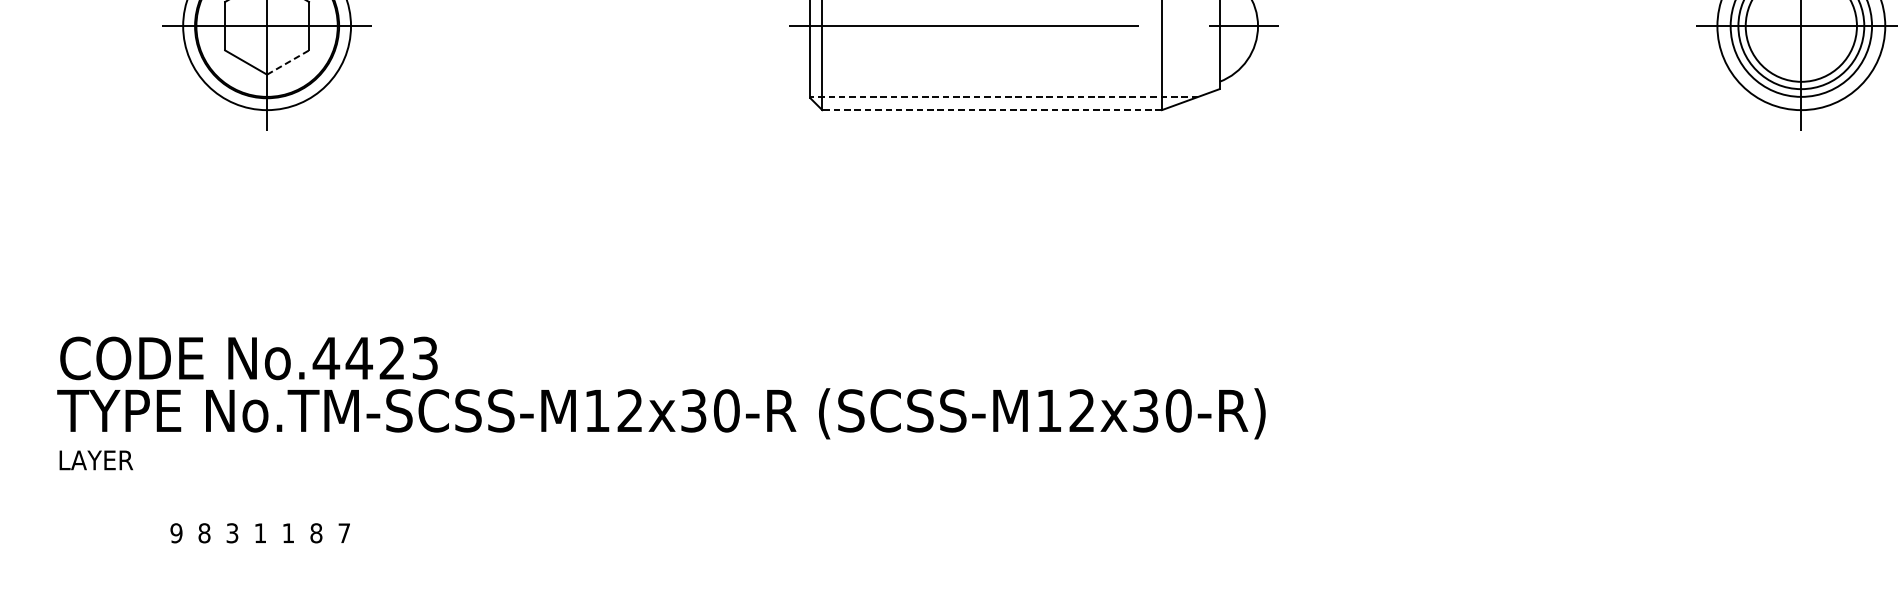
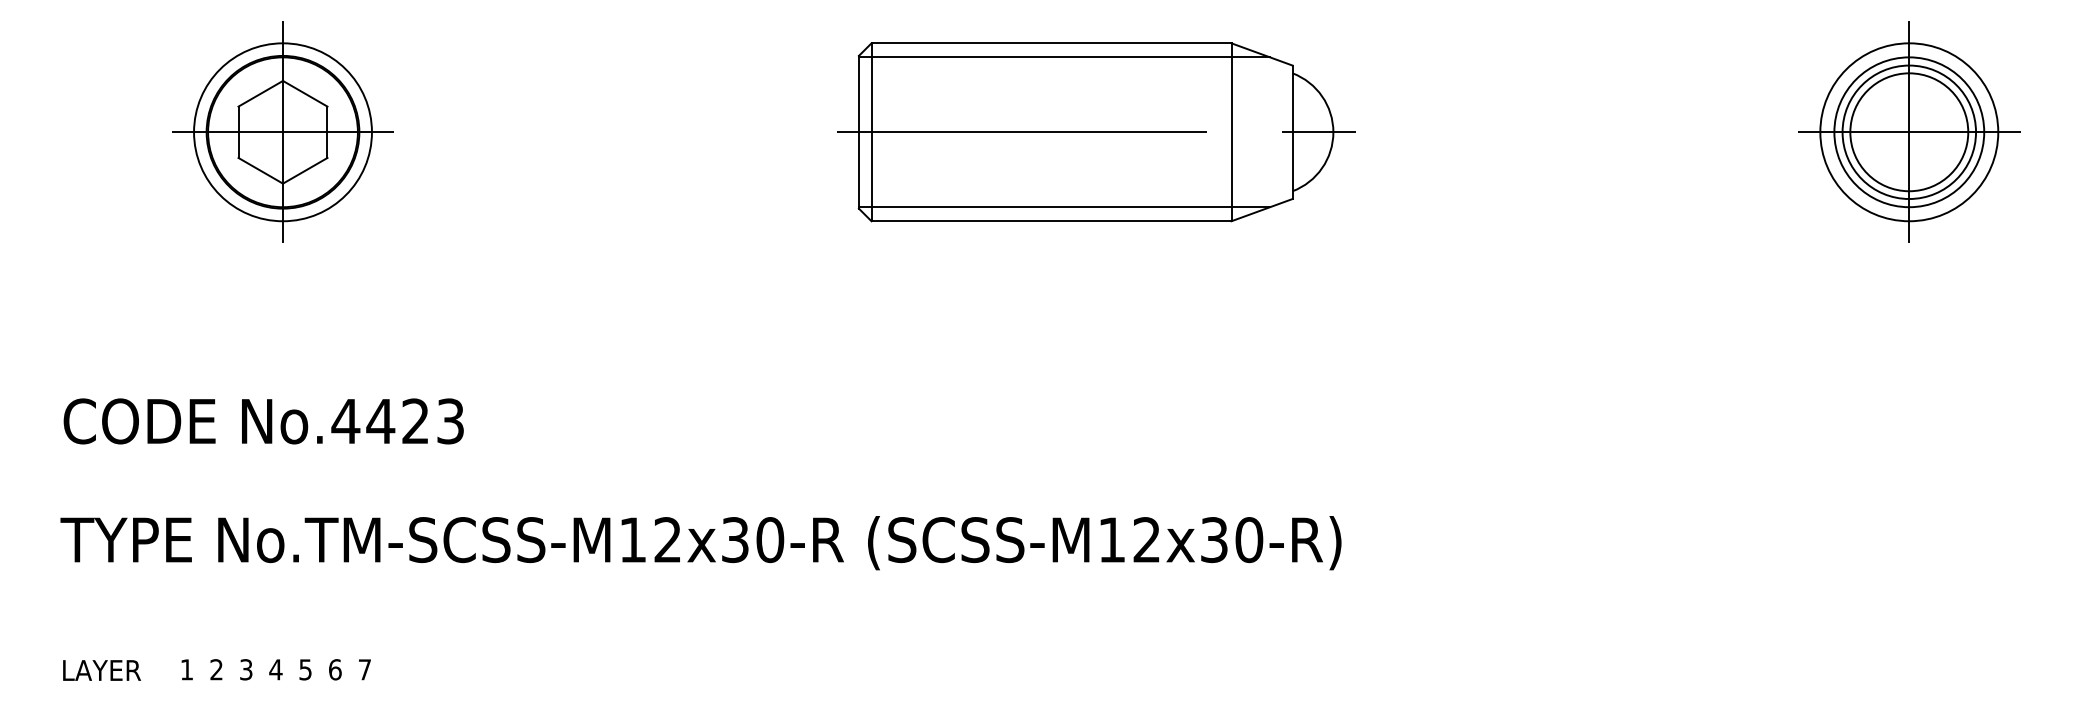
line: (288, 62) -> (305, 170), dashed -> solid
line: (1004, 97) -> (1064, 207), dashed -> solid
line: (992, 110) -> (1051, 221), dashed -> solid
text: (248, 358) -> (263, 421), moved
text: (95, 460) -> (101, 670), moved
text: (176, 533) -> (186, 669), 9 -> 1
text: (204, 533) -> (216, 669), 8 -> 2
text: (260, 533) -> (275, 669), 1 -> 4
text: (288, 533) -> (305, 669), 1 -> 5
text: (316, 533) -> (335, 669), 8 -> 6

